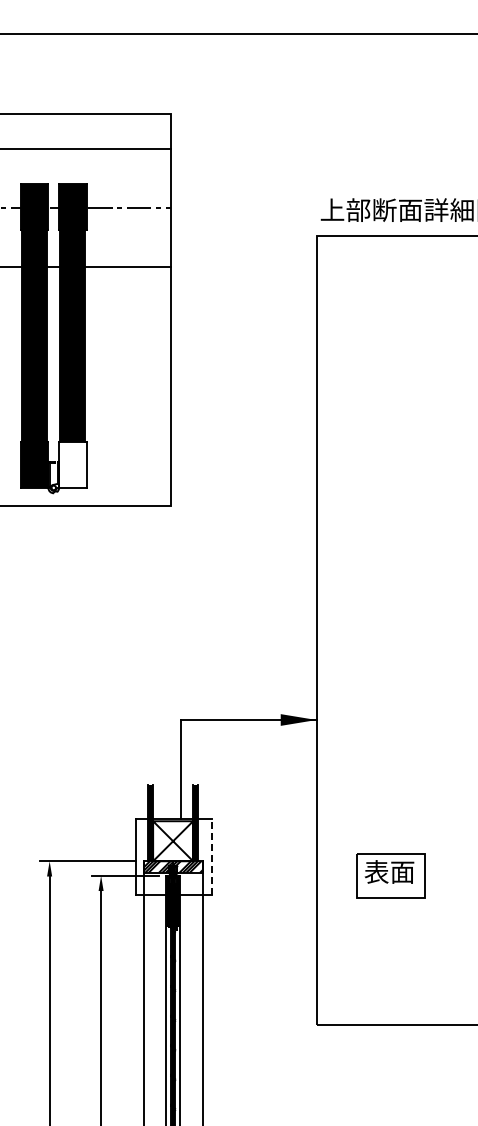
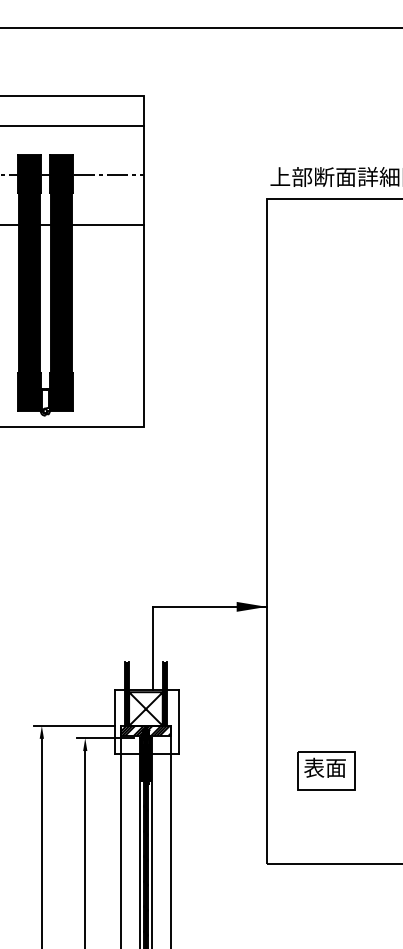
fill: (72, 464) -> (61, 391), added
line: (212, 856) -> (179, 721), dashed -> solid
part: (390, 875) -> (325, 770), moved

